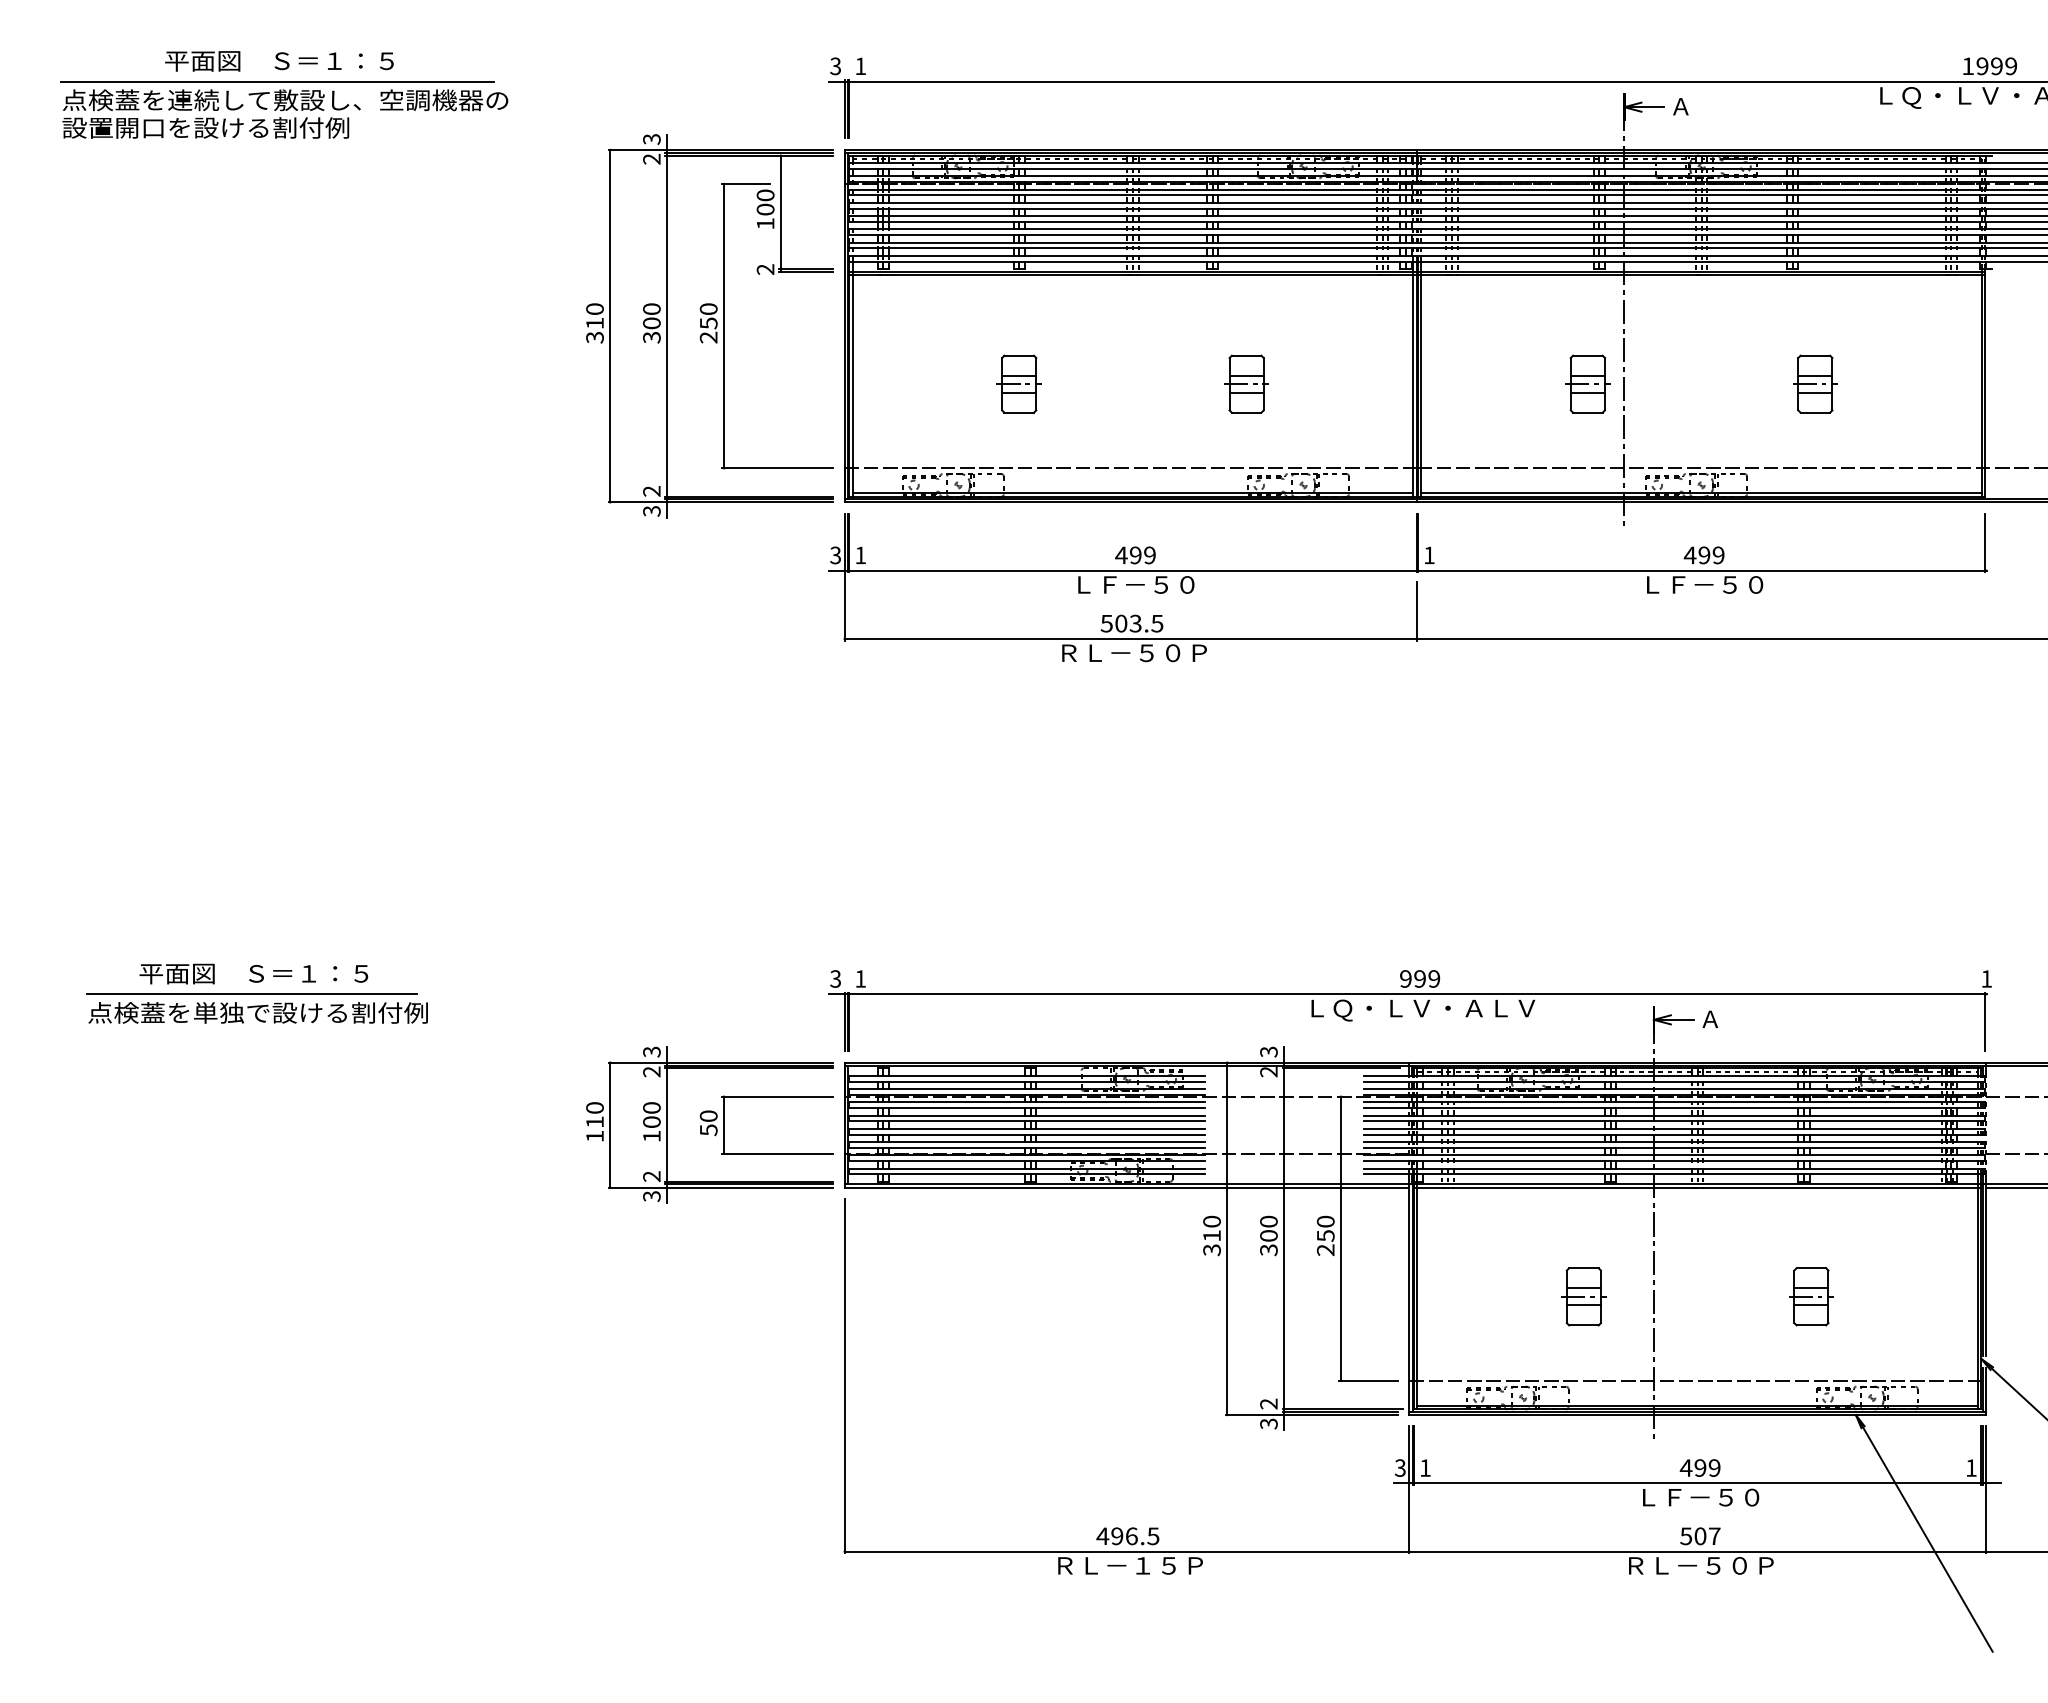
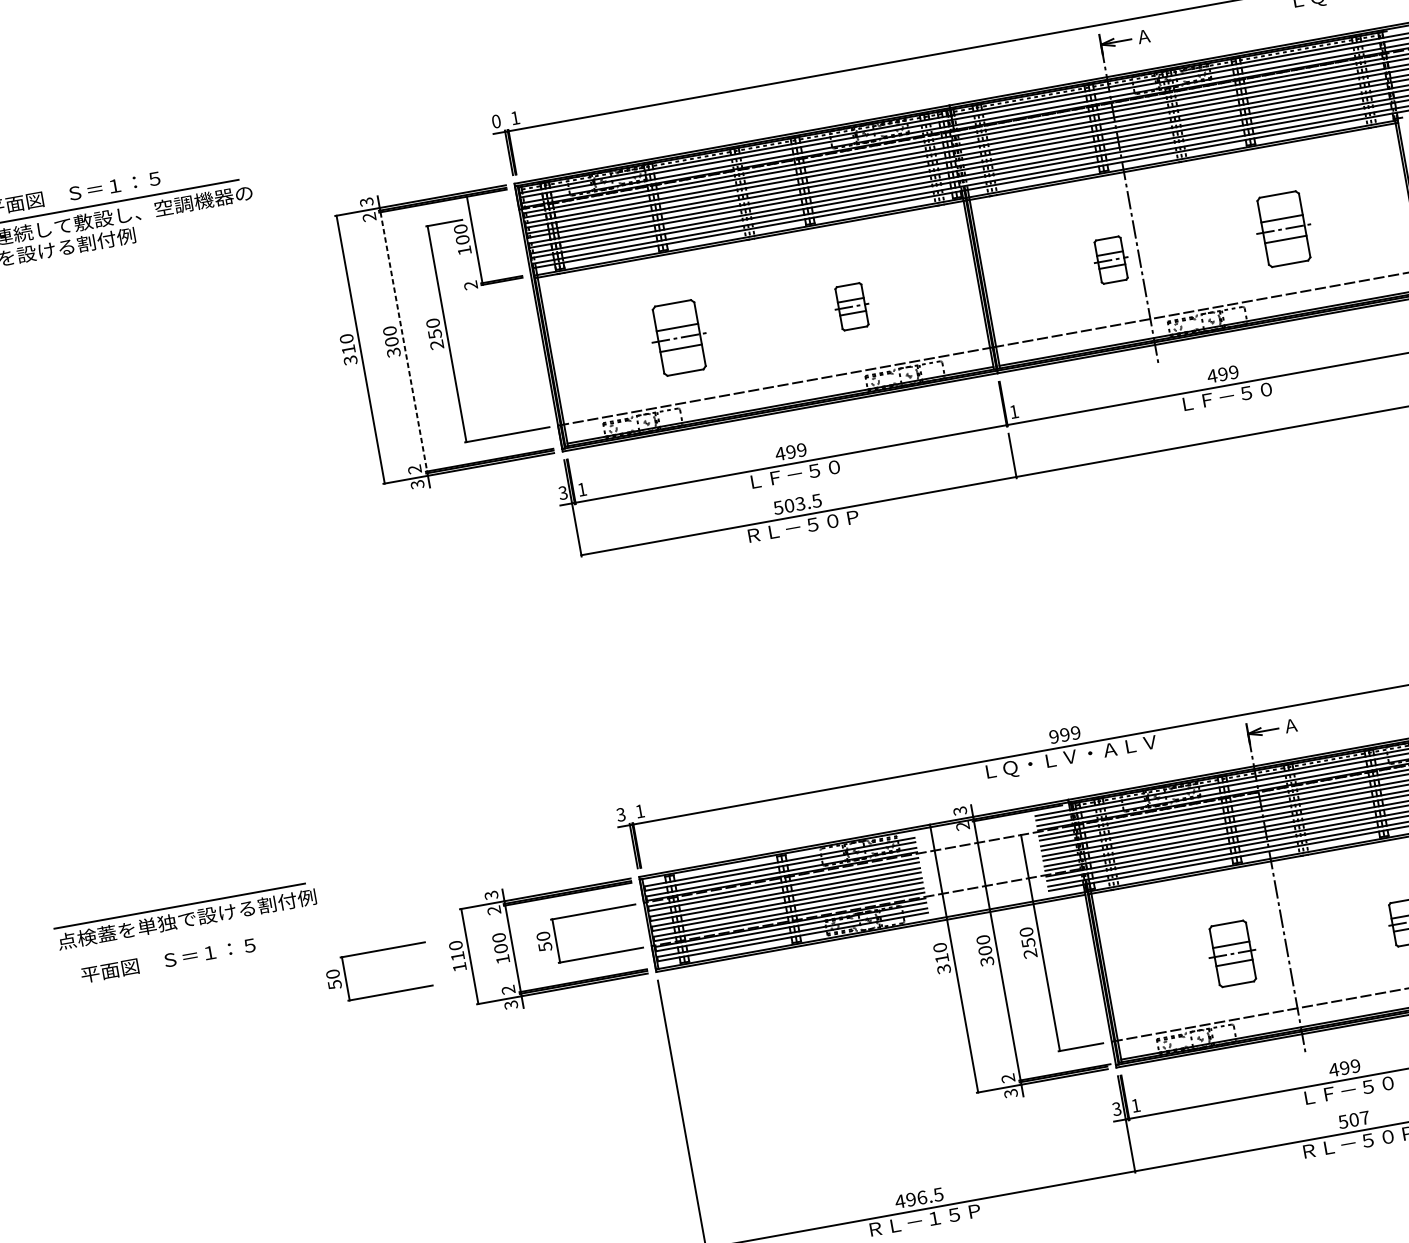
text: (835, 66) -> (496, 121), 3 -> 0
line: (667, 326) -> (404, 342), solid -> dashed
part: (1018, 383) -> (678, 337), size x1.6
part: (1815, 383) -> (1283, 228), size x1.6
text: (253, 973) -> (167, 960), moved
part: (489, 1097) -> (374, 952), added
part: (1583, 1296) -> (1232, 953), size x1.4

